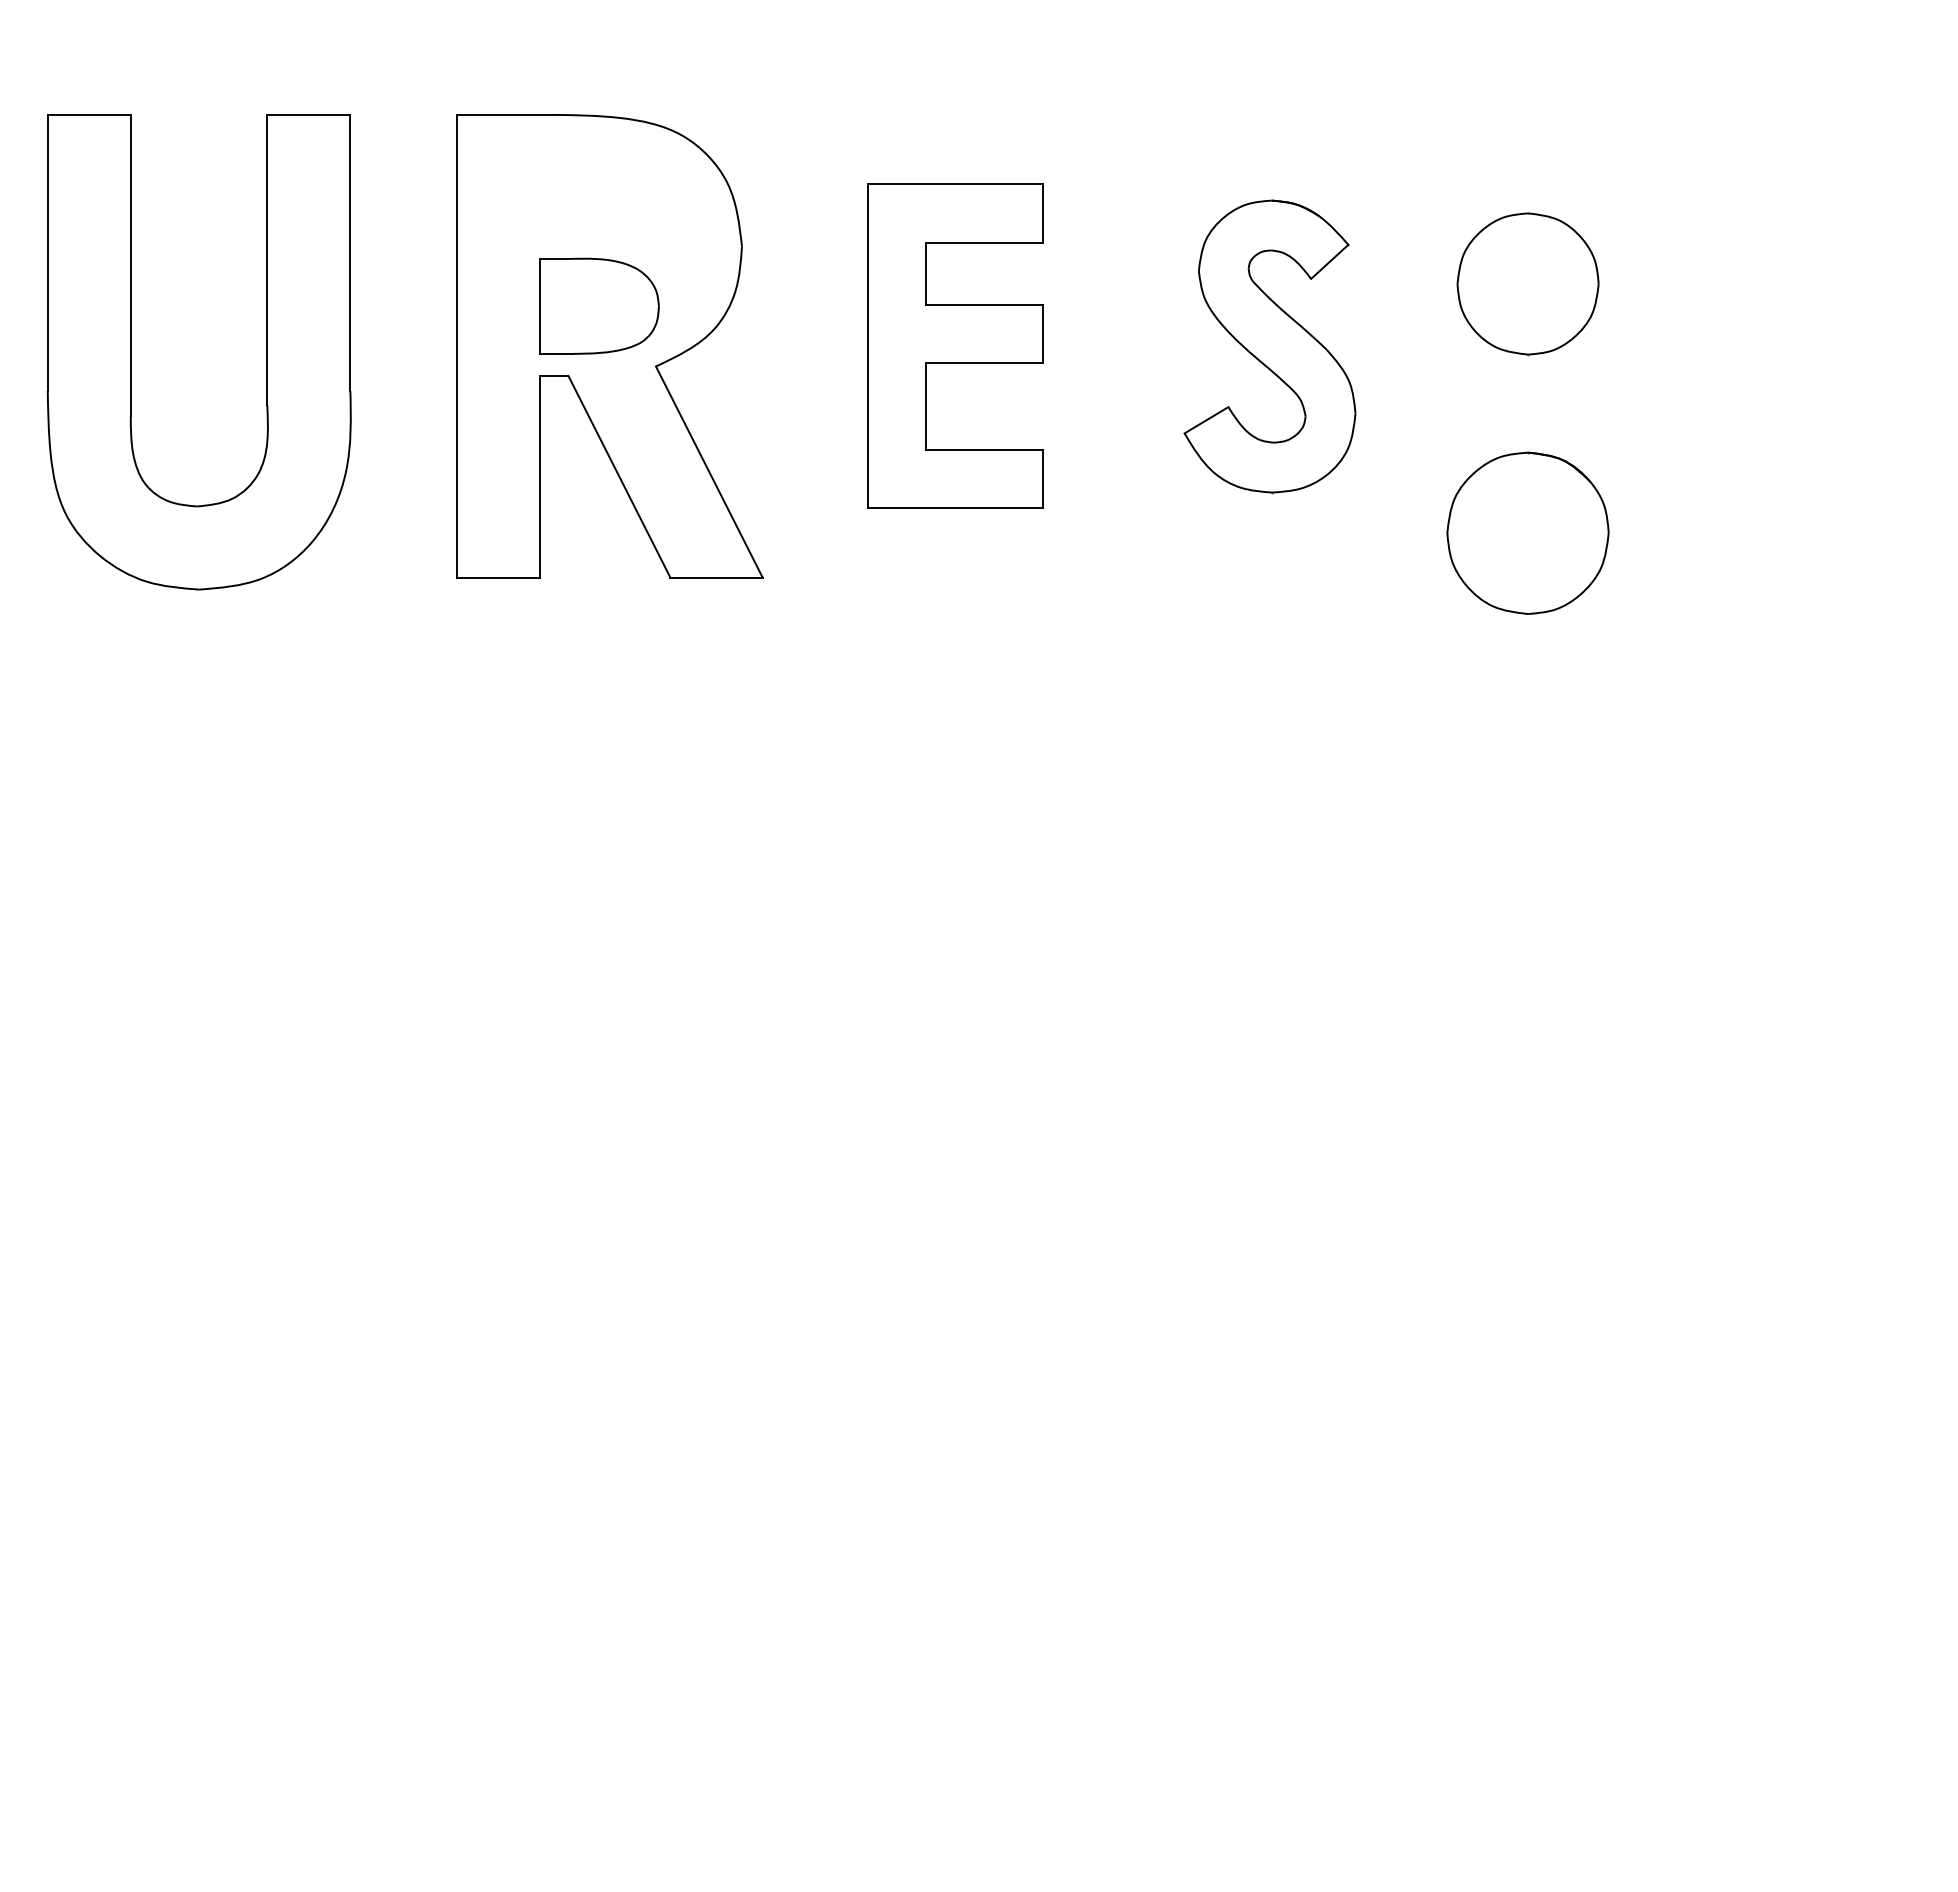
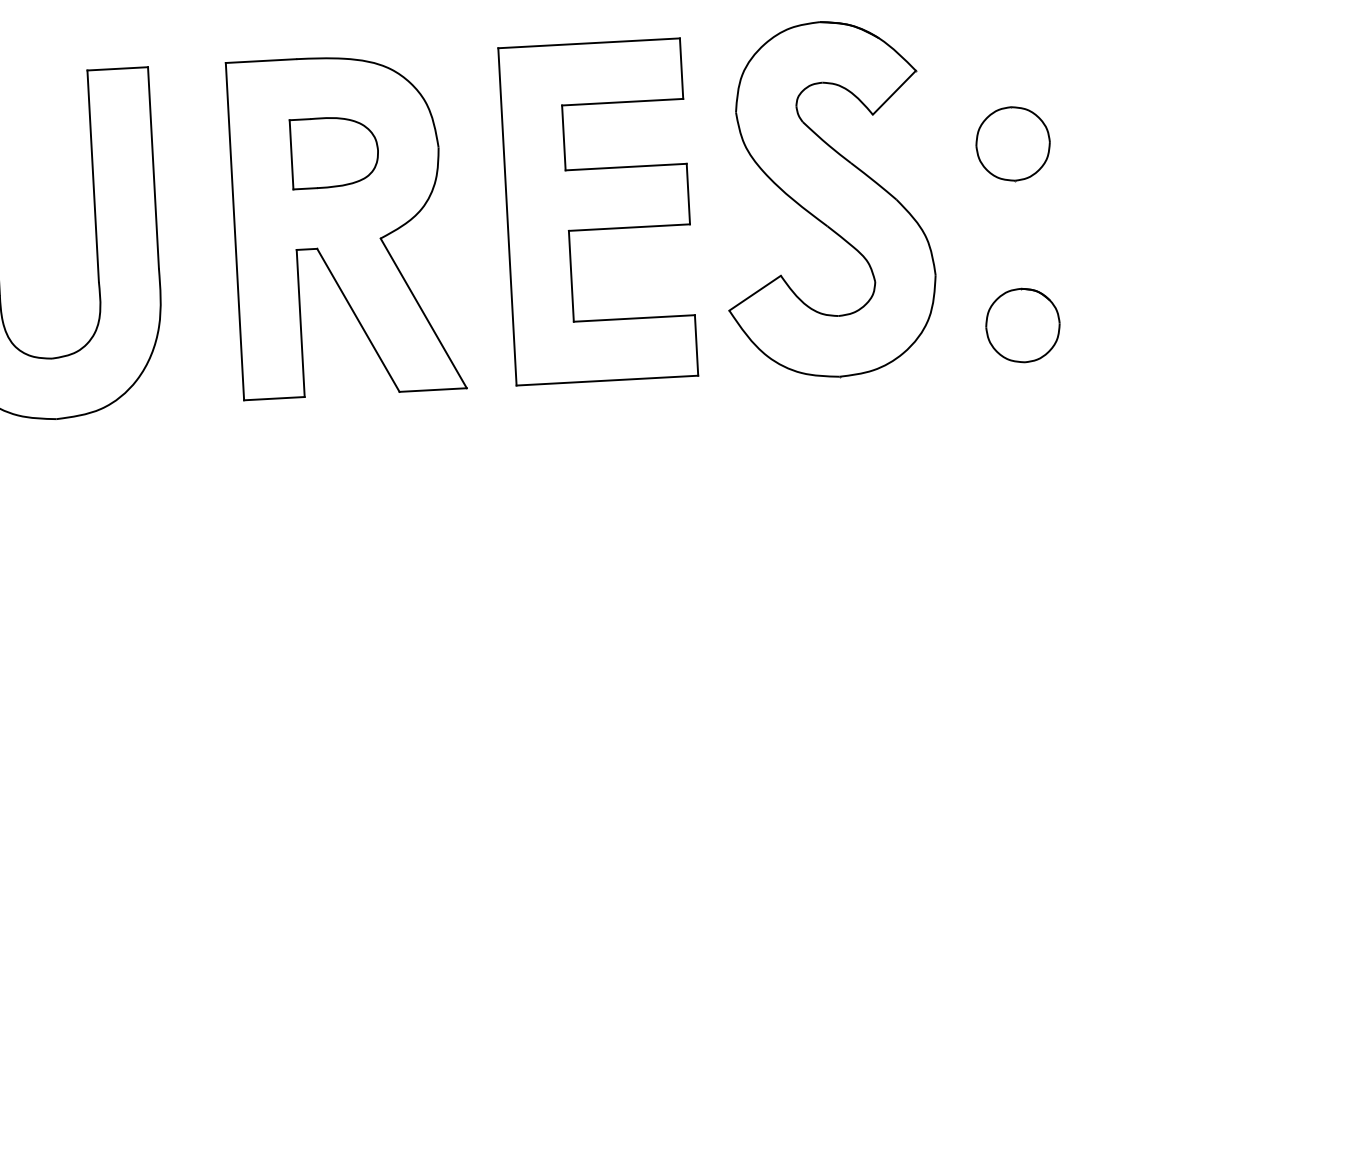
part: (1528, 283) -> (1013, 143), size x0.71
part: (599, 305) -> (334, 151), moved
part: (955, 346) -> (598, 212), size x1.43
part: (1269, 346) -> (827, 199), size x1.67
part: (1528, 532) -> (1023, 325), size x0.62

